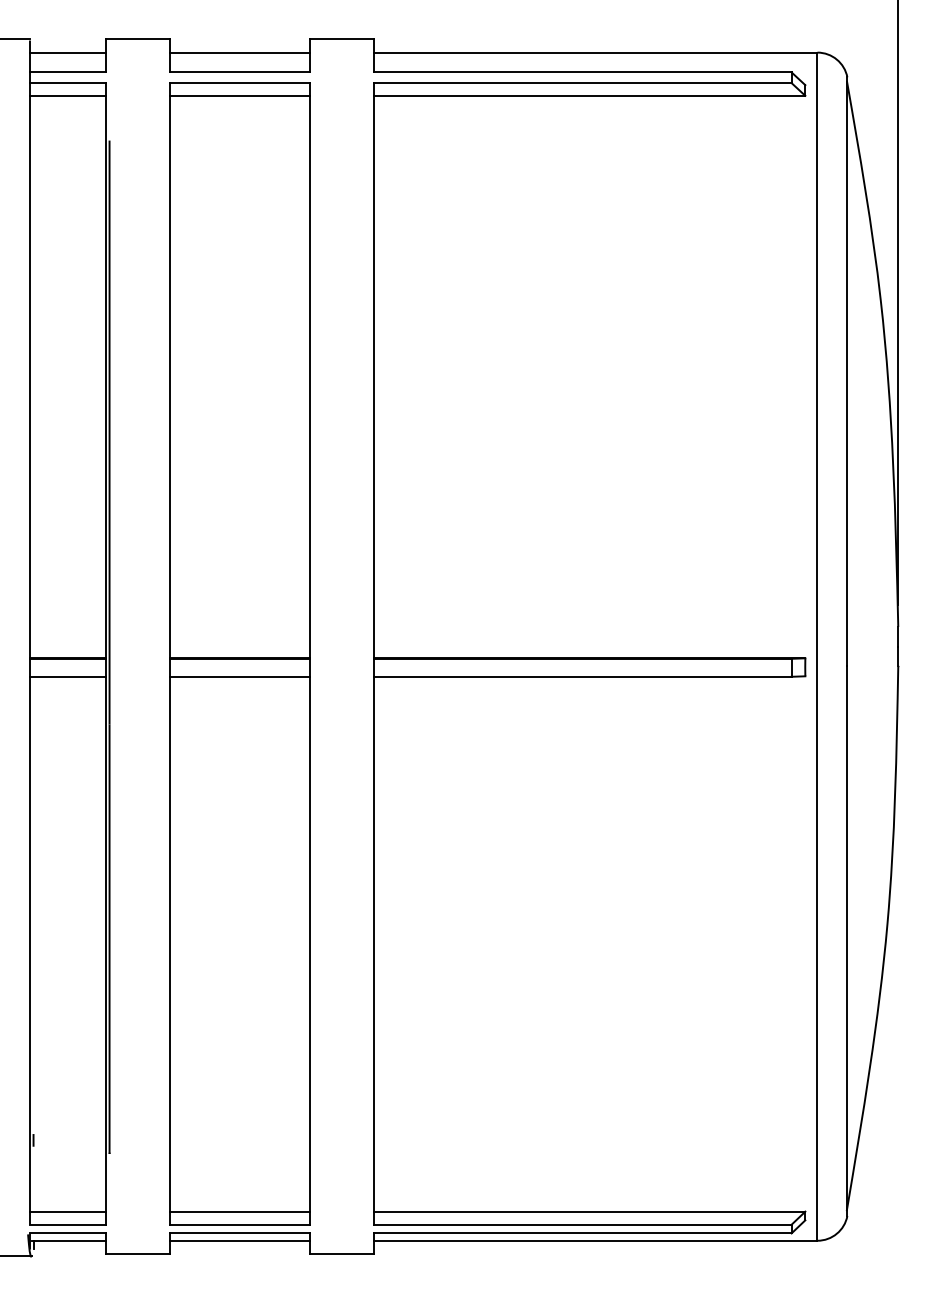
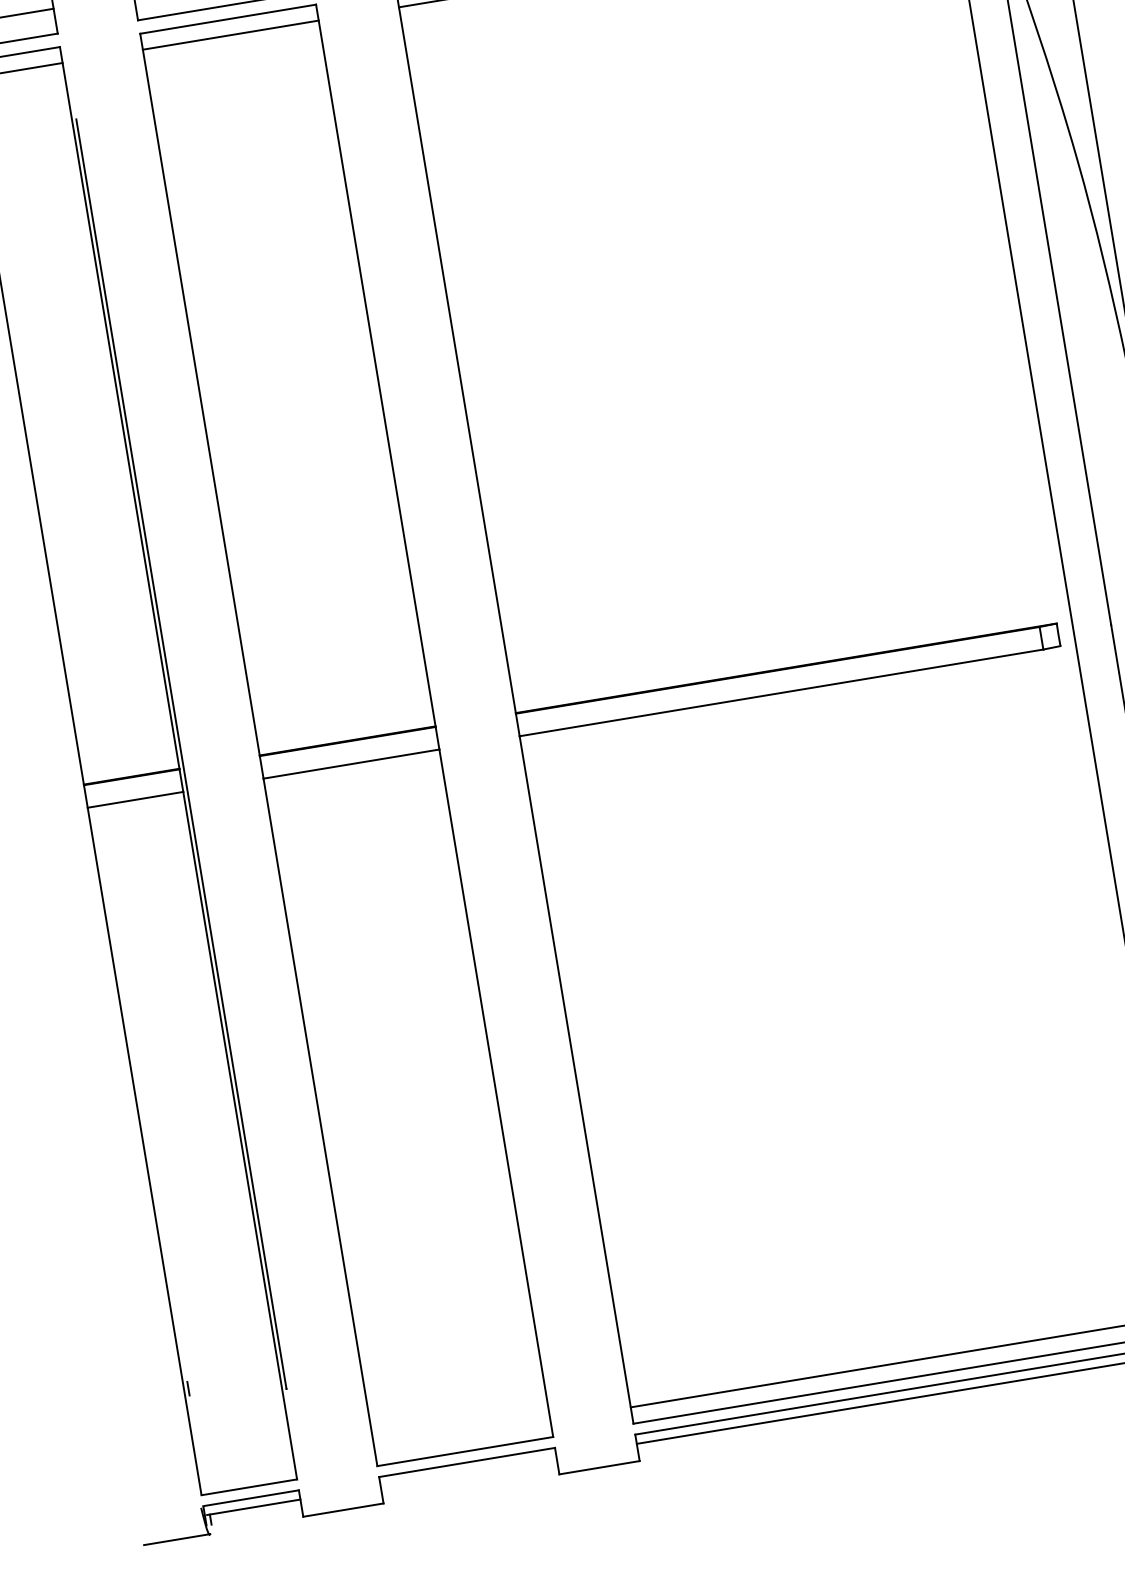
line: (67, 1211) -> (245, 1470), removed
line: (240, 1211) -> (462, 1434), removed
line: (240, 1240) -> (468, 1471), removed

